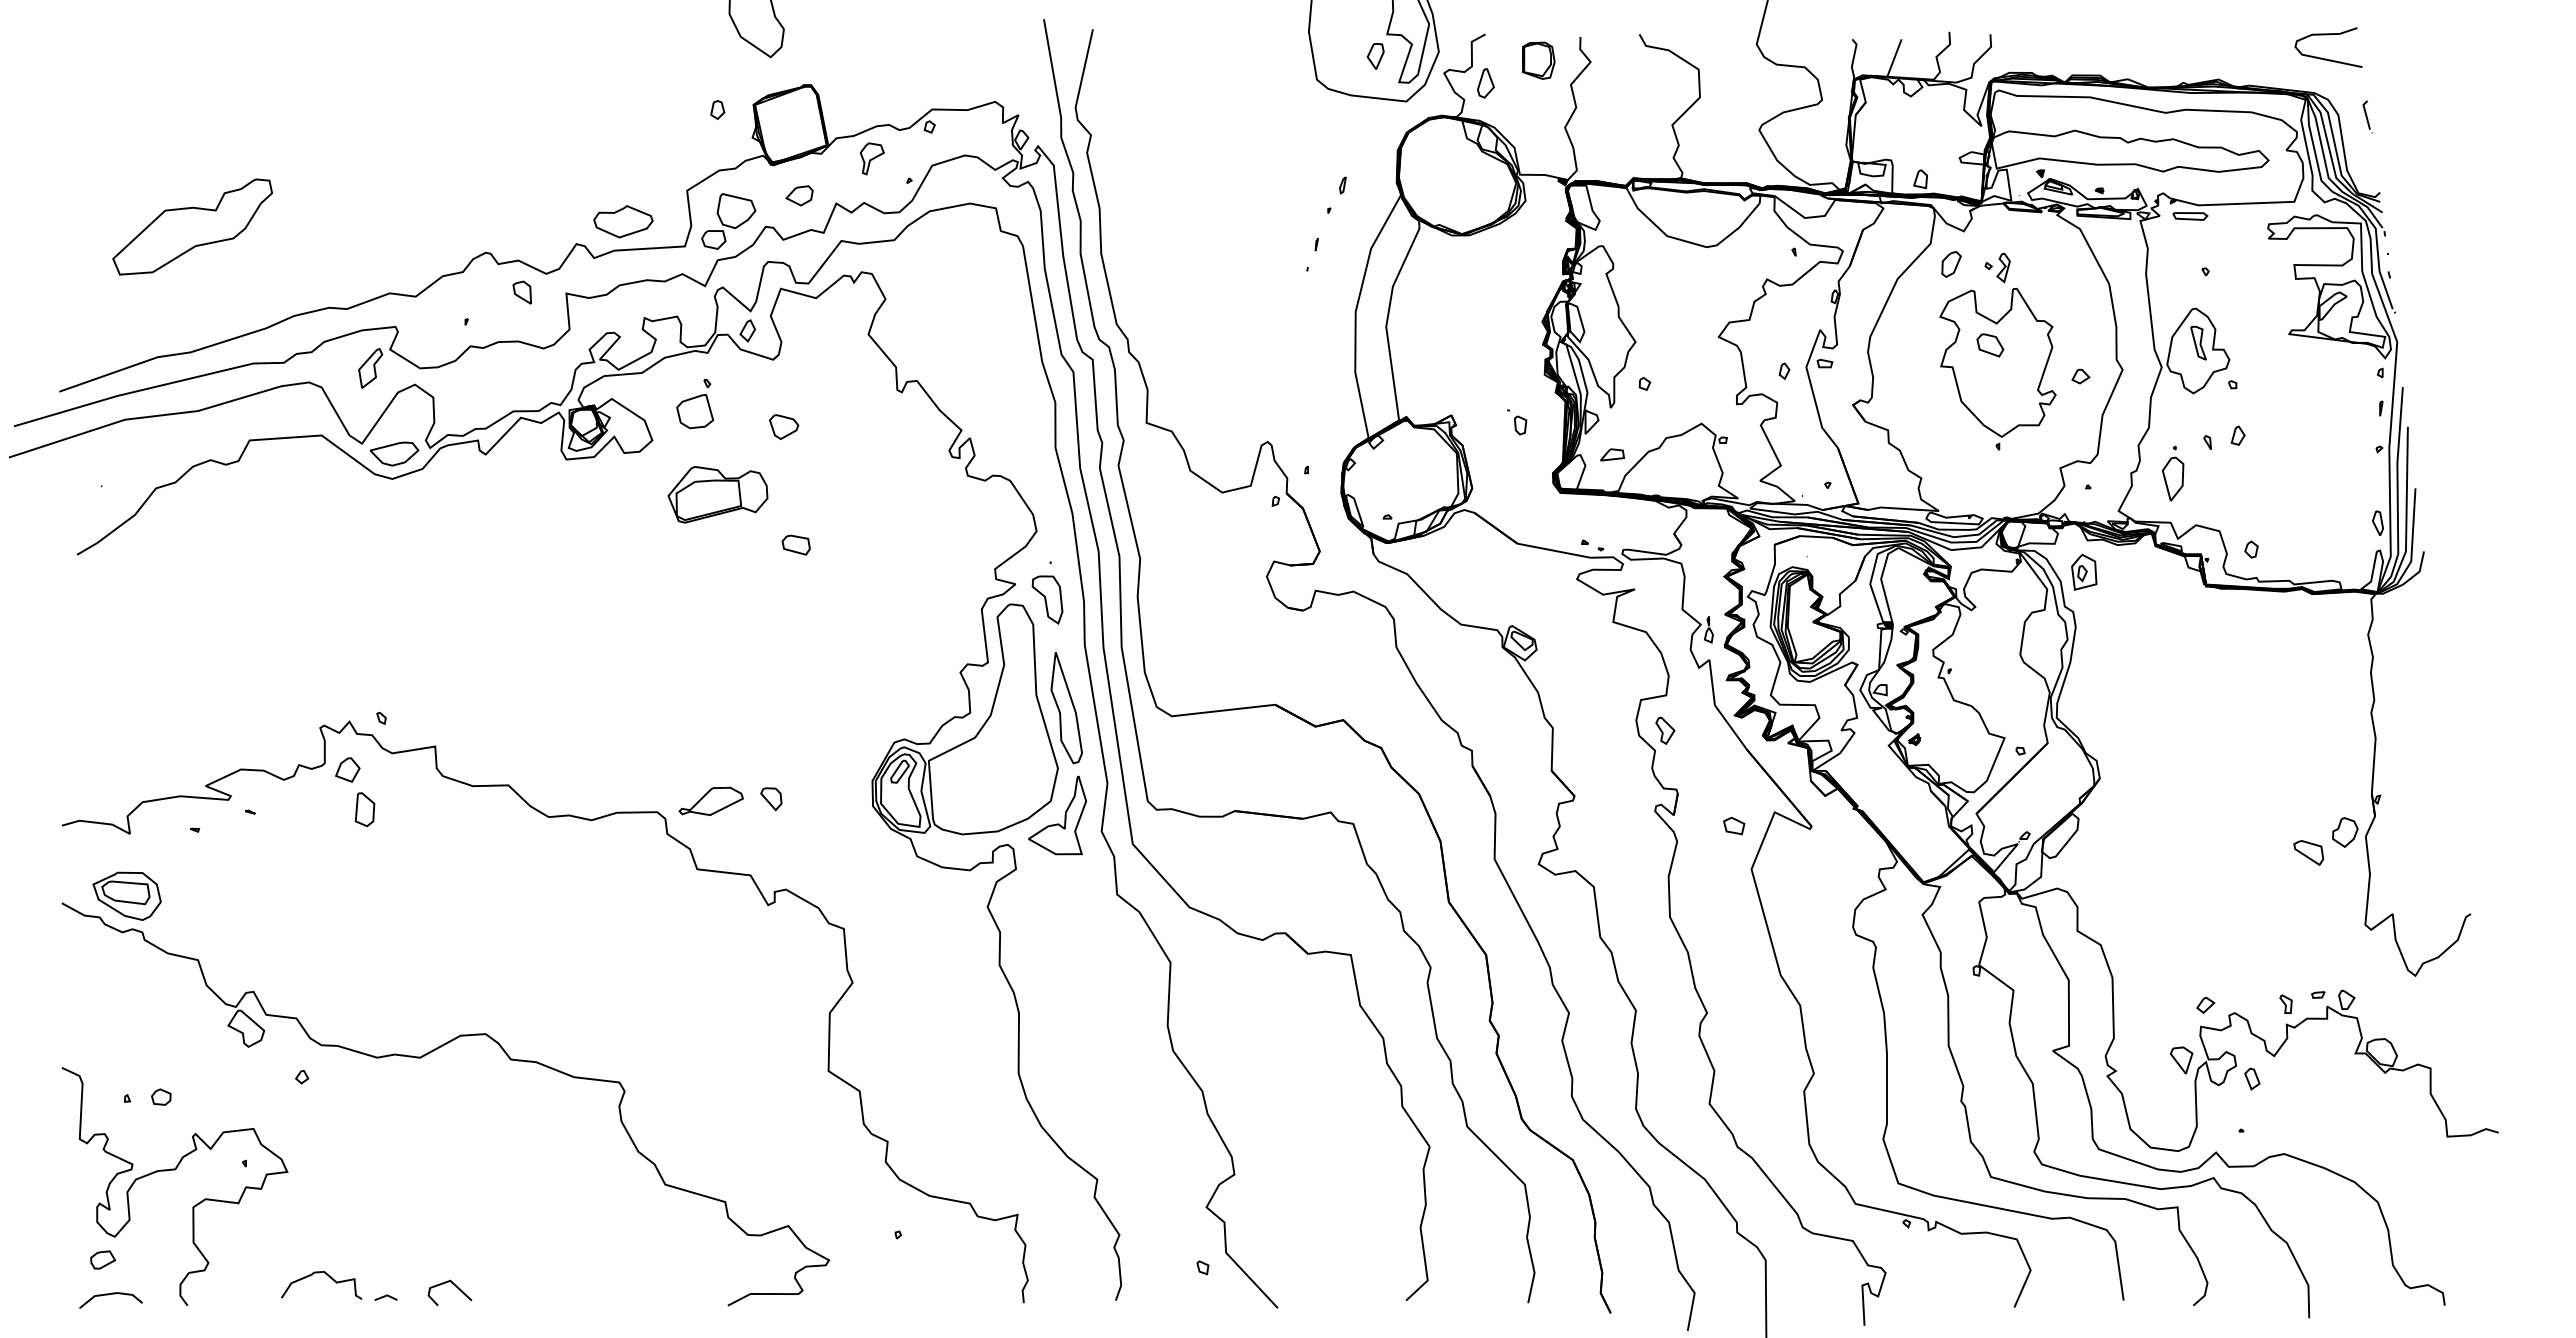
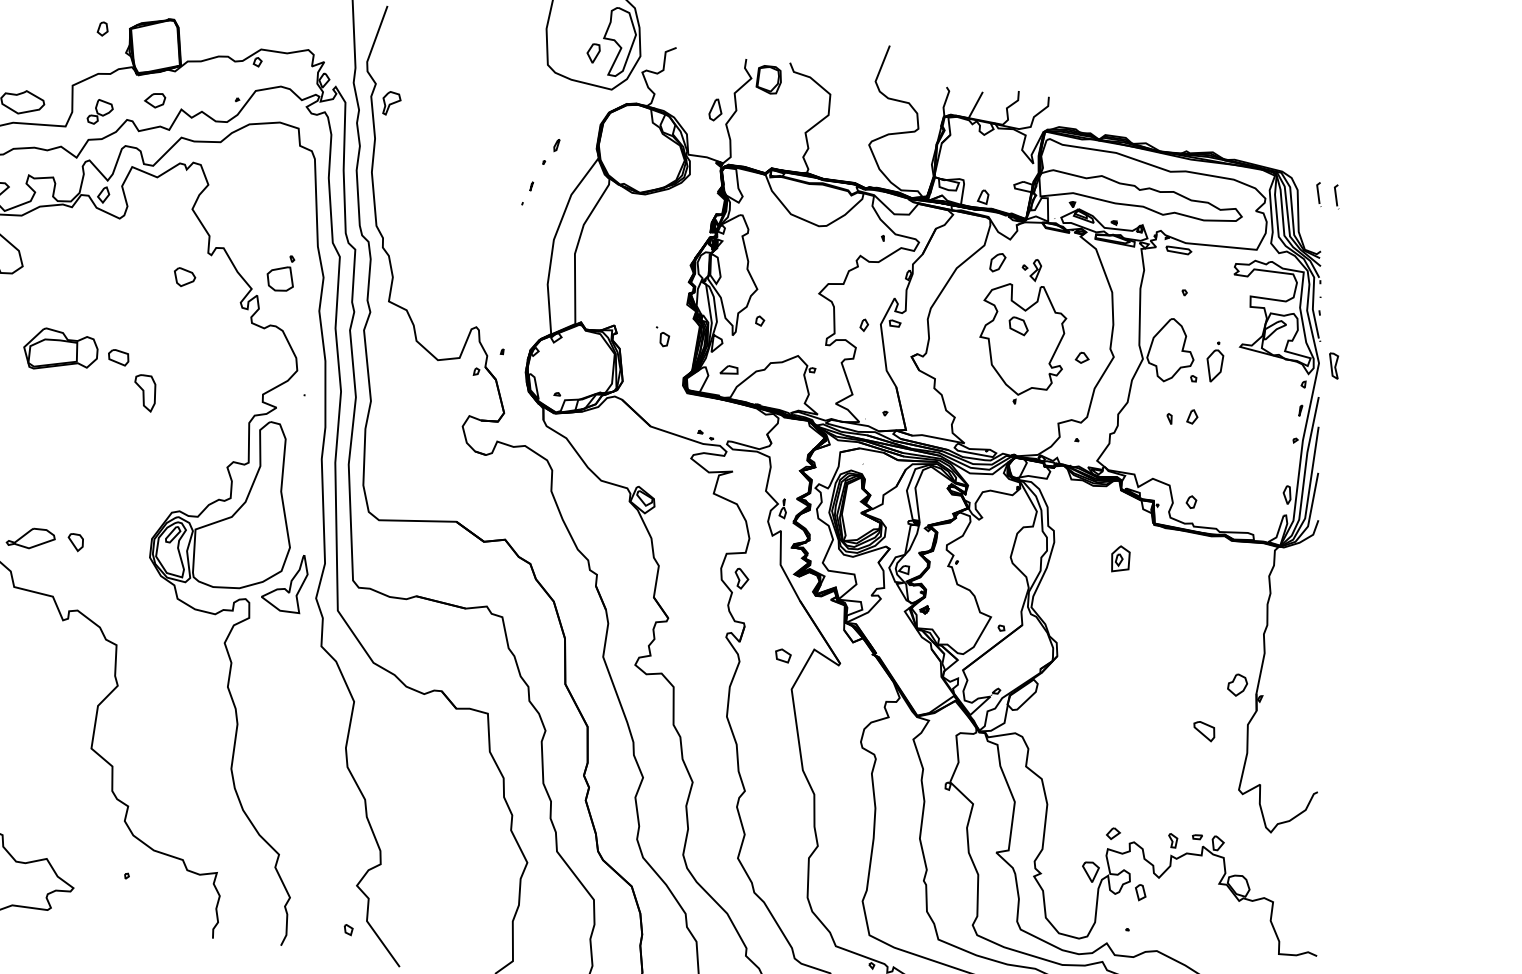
curve: (2326, 58) -> (1294, 147), removed
part: (1538, 60) -> (769, 79), moved
part: (1485, 83) -> (715, 110), moved
part: (2391, 116) -> (1336, 196), added
part: (871, 158) -> (390, 103), moved
part: (728, 221) -> (100, 112), size x0.6
part: (2198, 342) -> (1333, 365), moved
part: (695, 404) -> (281, 273), moved
part: (784, 426) -> (184, 277), moved
part: (2172, 473) -> (1214, 361), moved
part: (717, 494) -> (60, 350), moved
part: (2084, 571) -> (1120, 558), moved
part: (1047, 599) -> (144, 392), moved
part: (1066, 708) -> (302, 504), removed
part: (2345, 832) -> (1237, 685), moved

